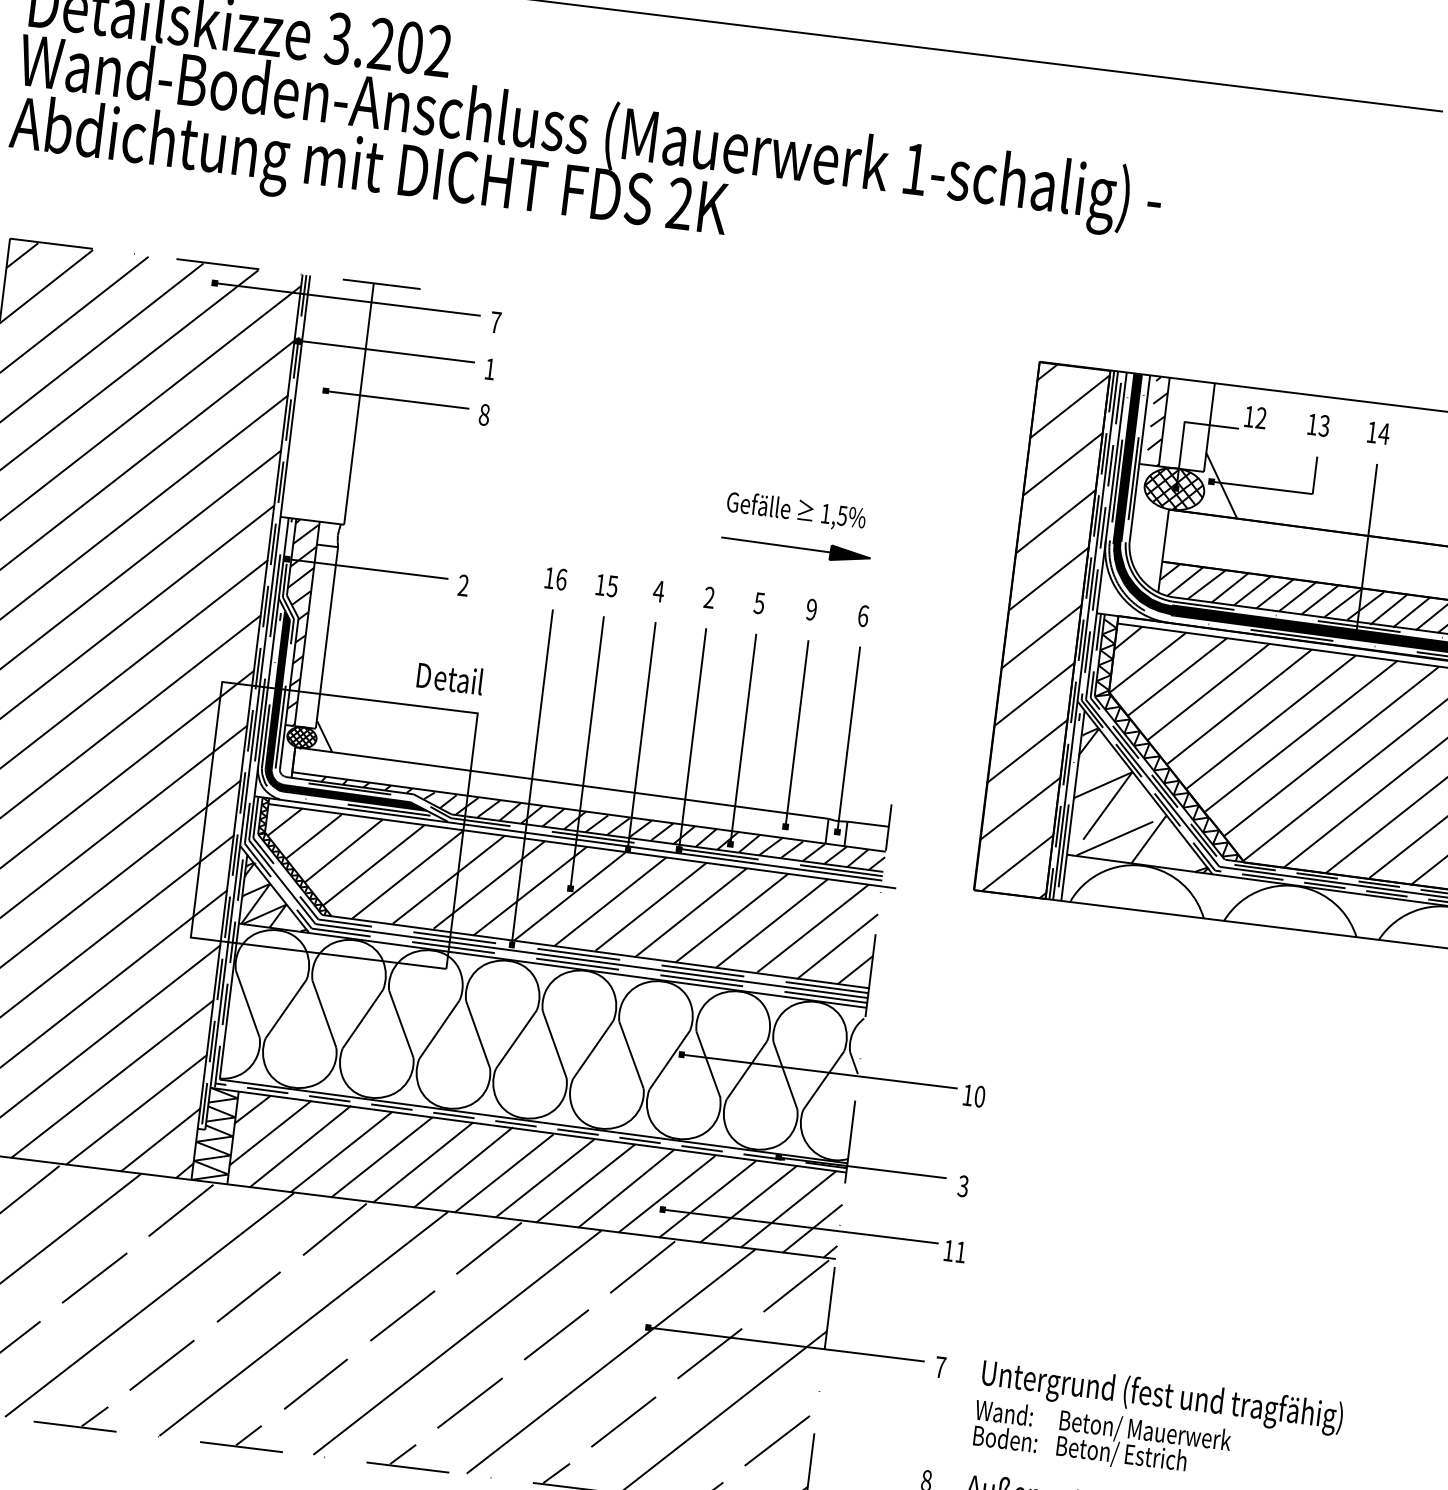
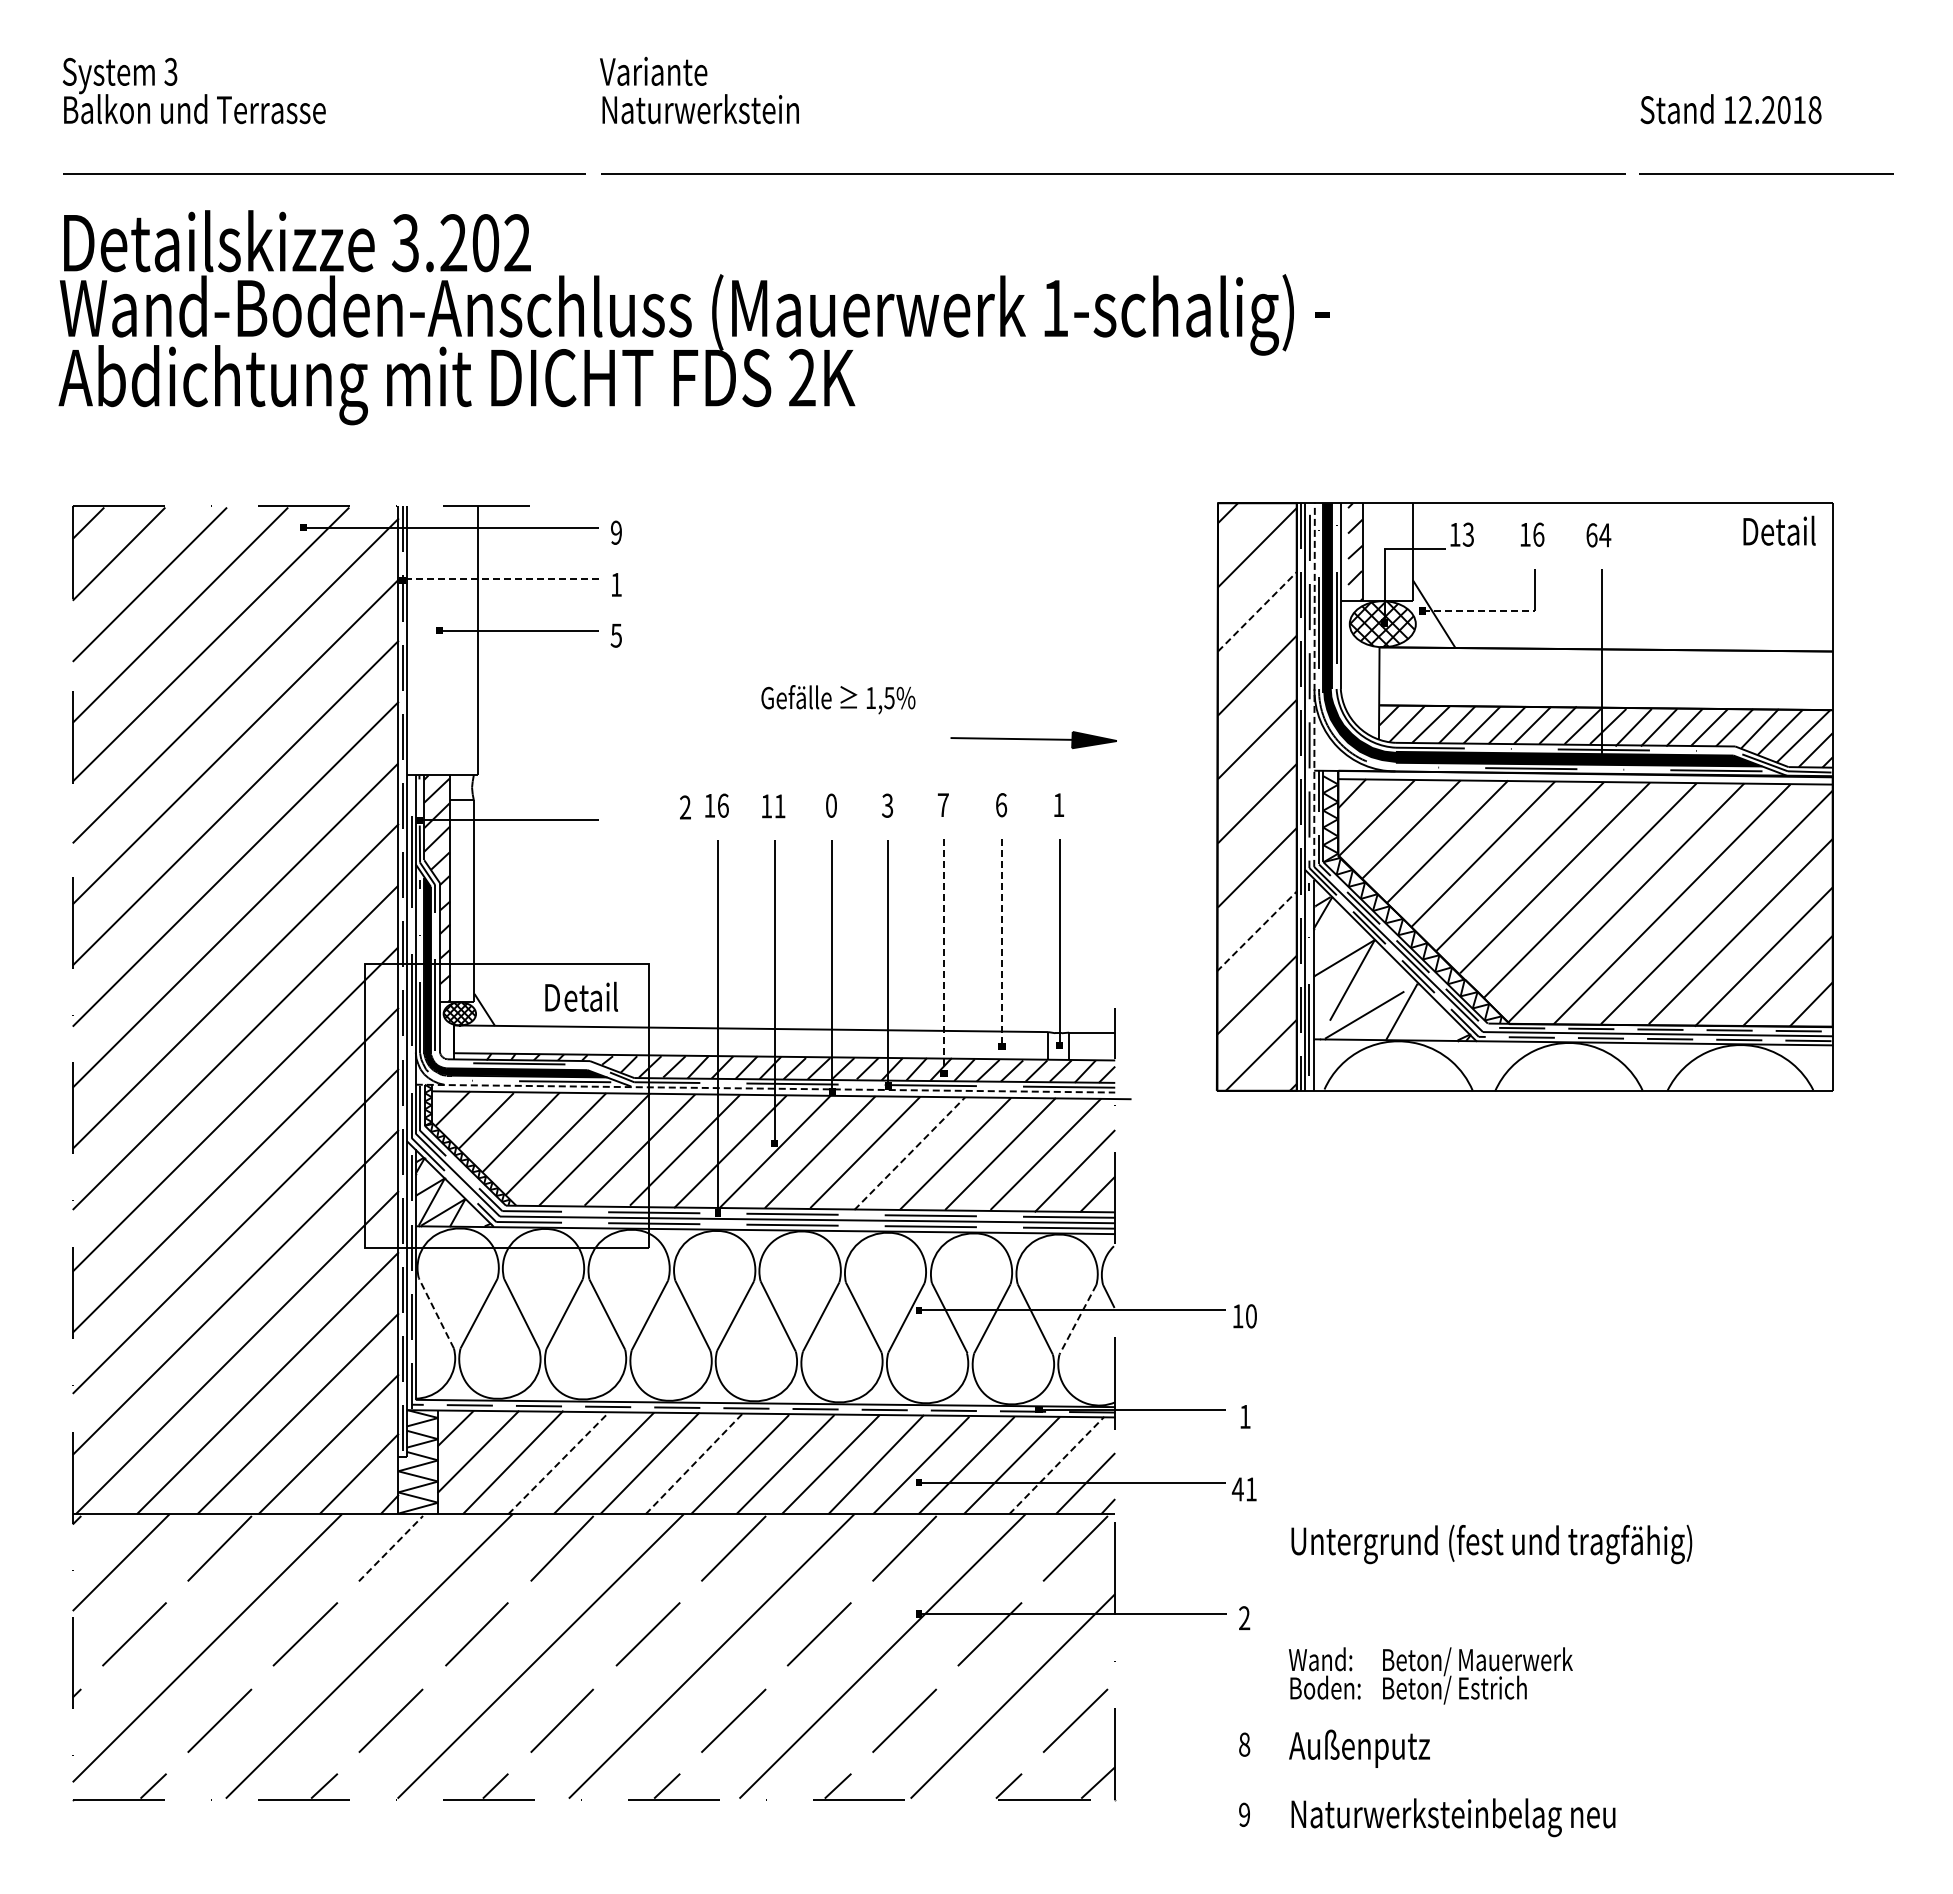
text: (495, 322) -> (616, 532), 7 -> 9
line: (386, 351) -> (500, 579), solid -> dashed
text: (484, 414) -> (616, 635), 8 -> 5
text: (1261, 418) -> (1468, 534), 12 -> 13
text: (1324, 425) -> (1538, 534), 13 -> 16
text: (1371, 432) -> (1591, 535), 14 -> 64
line: (1063, 463) -> (1257, 611), solid -> dashed
line: (1262, 488) -> (1479, 611), solid -> dashed
text: (796, 511) -> (838, 699), moved
line: (1106, 535) -> (1314, 684), solid -> dashed
part: (795, 548) -> (1033, 740), moved
text: (463, 585) -> (685, 807), moved
text: (612, 586) -> (779, 806), 15 -> 11
text: (658, 591) -> (831, 805), 4 -> 0
text: (709, 597) -> (887, 805), 2 -> 3
text: (758, 603) -> (942, 805), 5 -> 7
text: (811, 610) -> (1001, 805), 9 -> 6
text: (862, 616) -> (1058, 805), 6 -> 1
text: (450, 677) -> (581, 996), moved
line: (797, 733) -> (1002, 942), solid -> dashed
line: (742, 739) -> (943, 956), solid -> dashed
line: (1027, 751) -> (1257, 931), solid -> dashed
line: (568, 838) -> (765, 1088), solid -> dashed
line: (690, 912) -> (909, 1153), solid -> dashed
line: (247, 1003) -> (436, 1312), solid -> dashed
line: (823, 1081) -> (1077, 1320), solid -> dashed
line: (340, 1152) -> (558, 1463), solid -> dashed
line: (463, 1167) -> (694, 1463), solid -> dashed
text: (962, 1185) -> (1244, 1416), 3 -> 1
line: (789, 1209) -> (1057, 1465), solid -> dashed
line: (181, 1210) -> (391, 1548), solid -> dashed
text: (948, 1250) -> (1237, 1489), 11 -> 41
text: (940, 1367) -> (1244, 1618), 7 -> 2
text: (1162, 1397) -> (1491, 1544), moved

